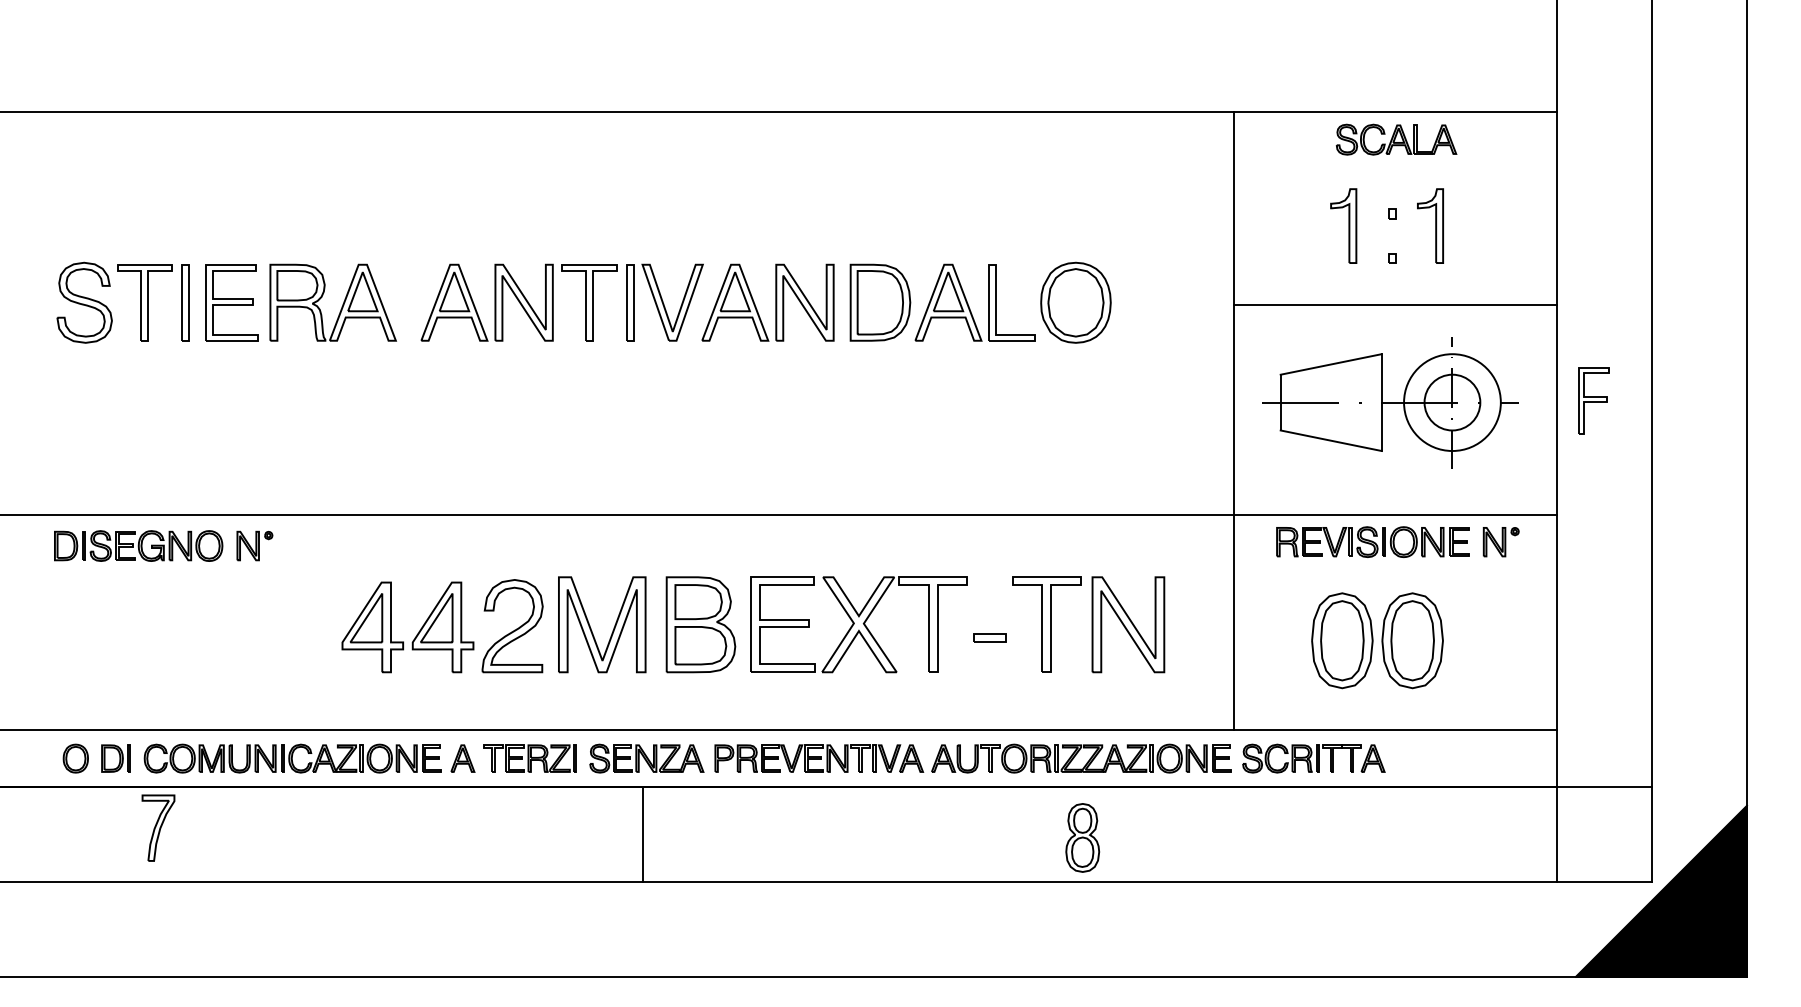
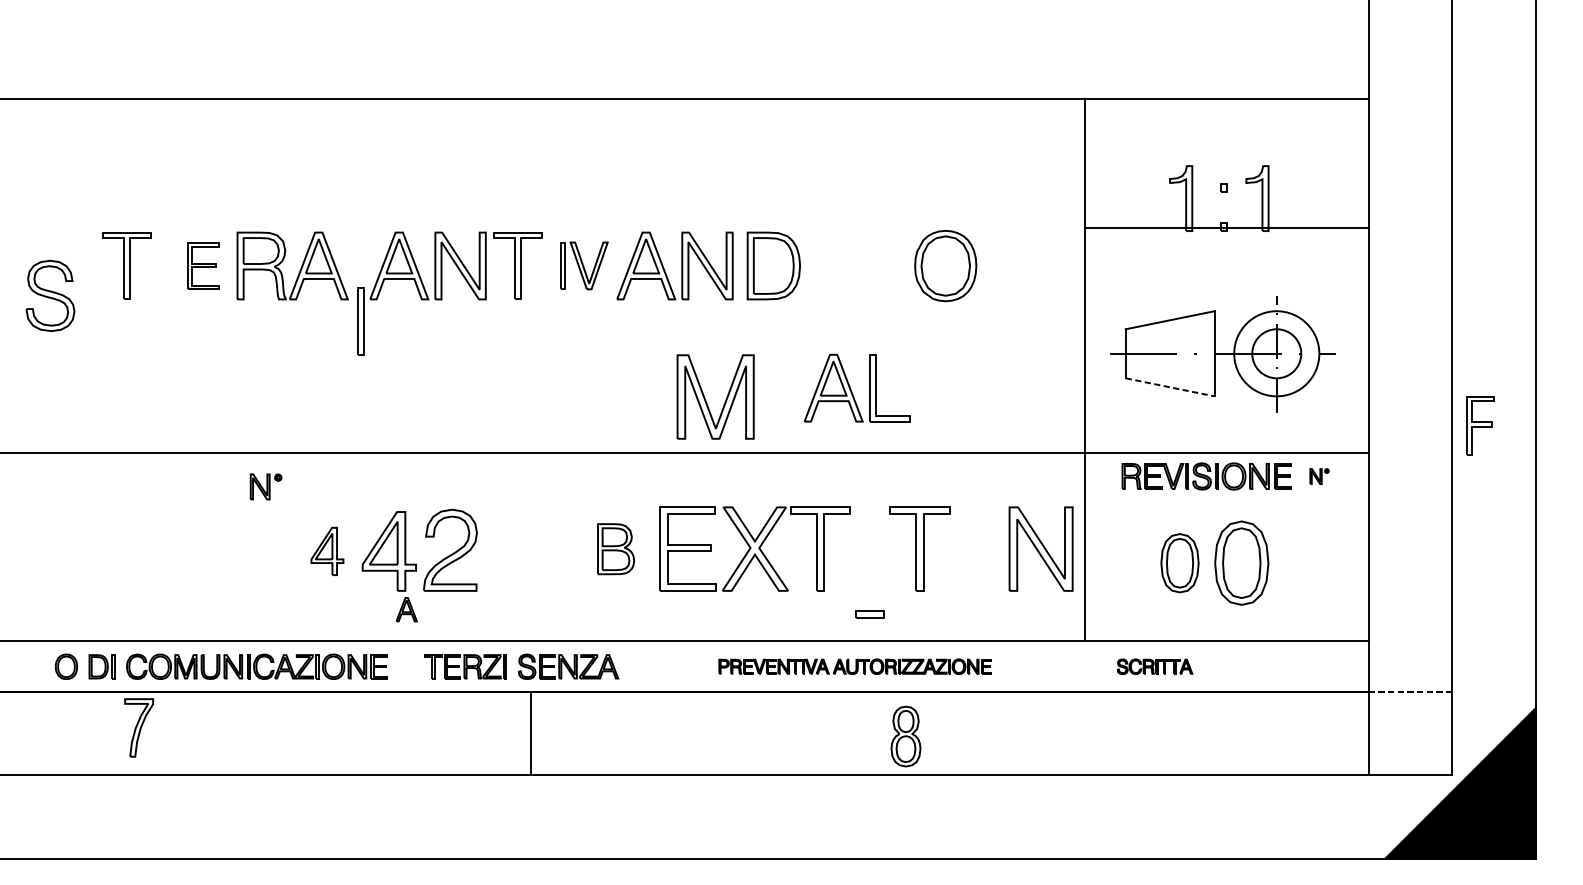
part: (1396, 139) -> (1227, 122), removed
part: (84, 302) -> (50, 295), moved
part: (185, 302) -> (360, 321), moved
part: (231, 302) -> (203, 265), size x0.7
part: (664, 302) -> (584, 265), size x0.7
part: (968, 303) -> (851, 388), moved
line: (1395, 304) -> (1226, 227), moved
part: (1593, 400) -> (1479, 425), moved
line: (1331, 440) -> (1170, 387), solid -> dashed
part: (1500, 542) -> (1319, 476), size x0.6
part: (138, 545) -> (121, 479), removed
part: (254, 545) -> (265, 486), moved
part: (700, 624) -> (615, 548), size x0.6
part: (1128, 624) -> (1041, 548), moved
part: (372, 627) -> (327, 551), size x0.6
part: (613, 627) -> (725, 399), moved
part: (989, 637) -> (869, 613), moved
part: (1342, 640) -> (1180, 562), size x0.7
part: (462, 758) -> (406, 609), moved
part: (972, 758) -> (854, 666), size x0.6
part: (1313, 758) -> (1154, 666), size x0.6
line: (1604, 786) -> (1410, 691), solid -> dashed
line: (642, 833) -> (530, 732), moved
part: (1082, 837) -> (905, 736), moved

